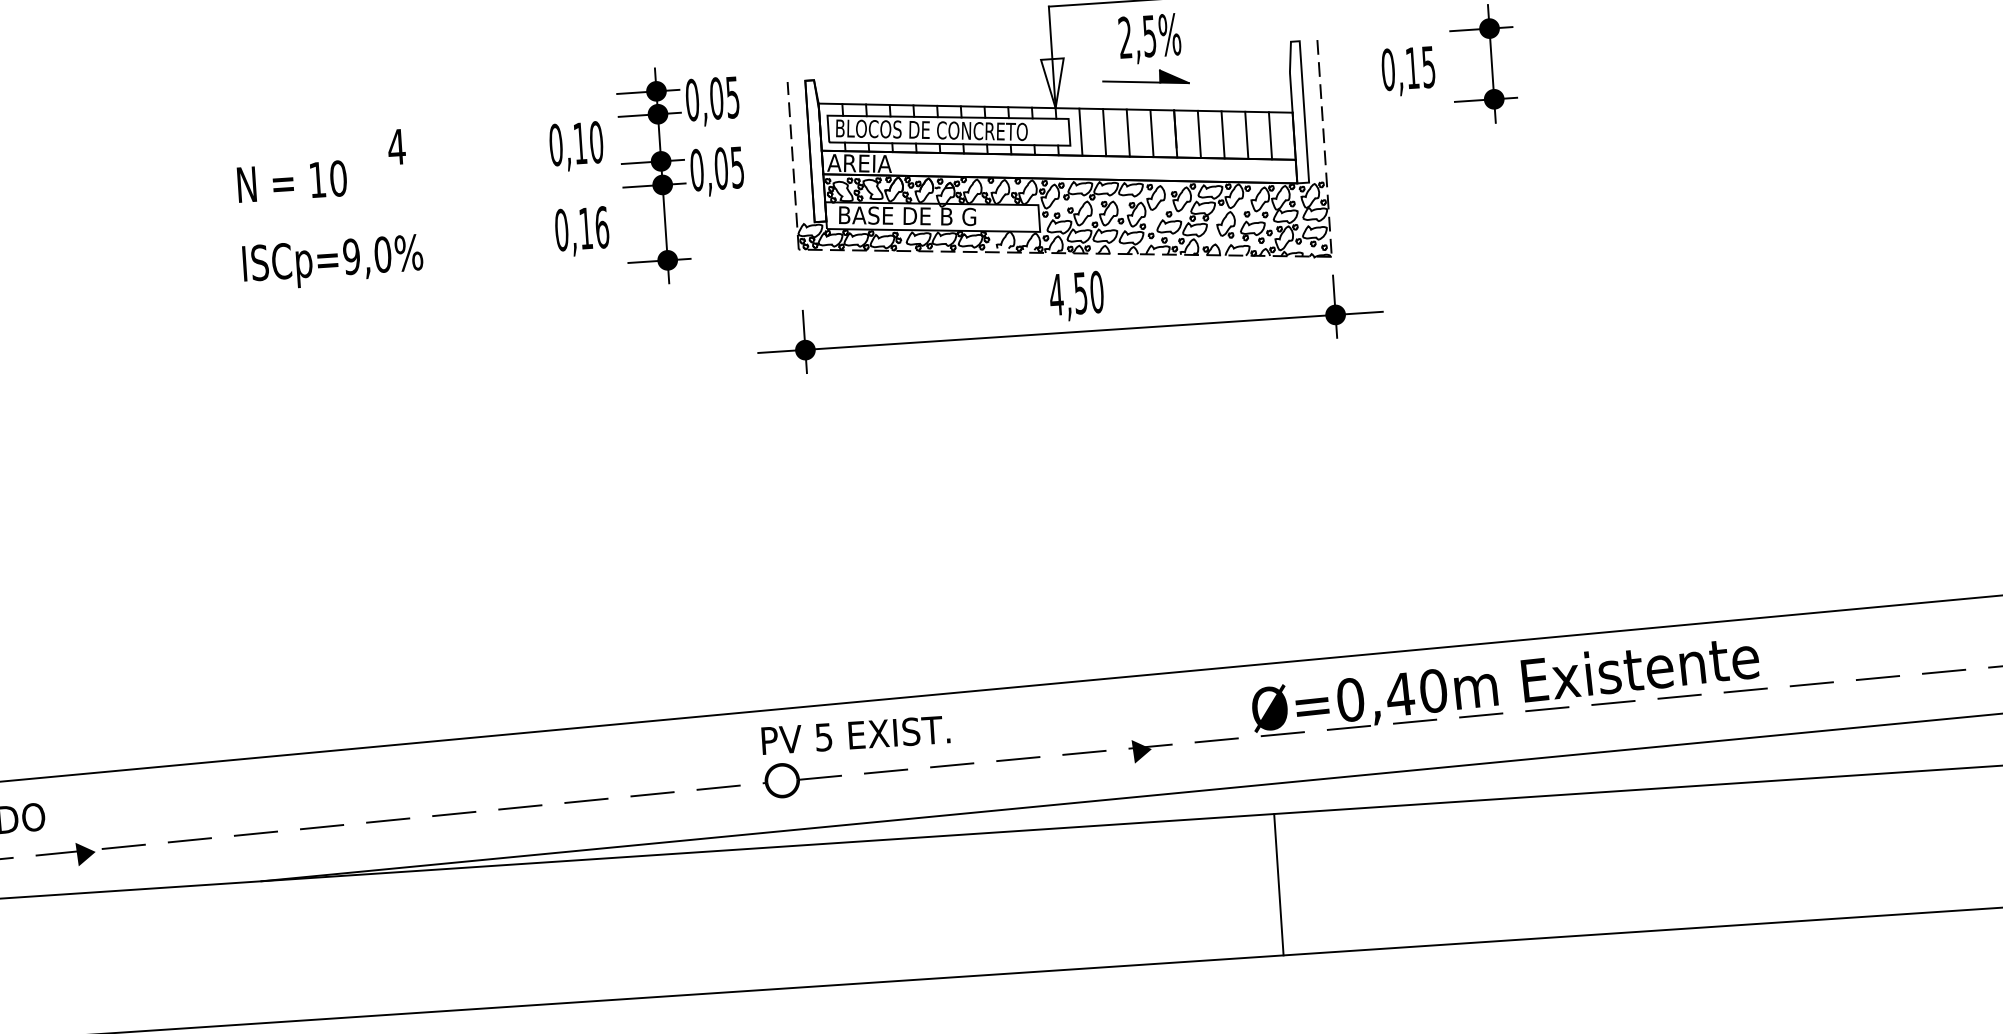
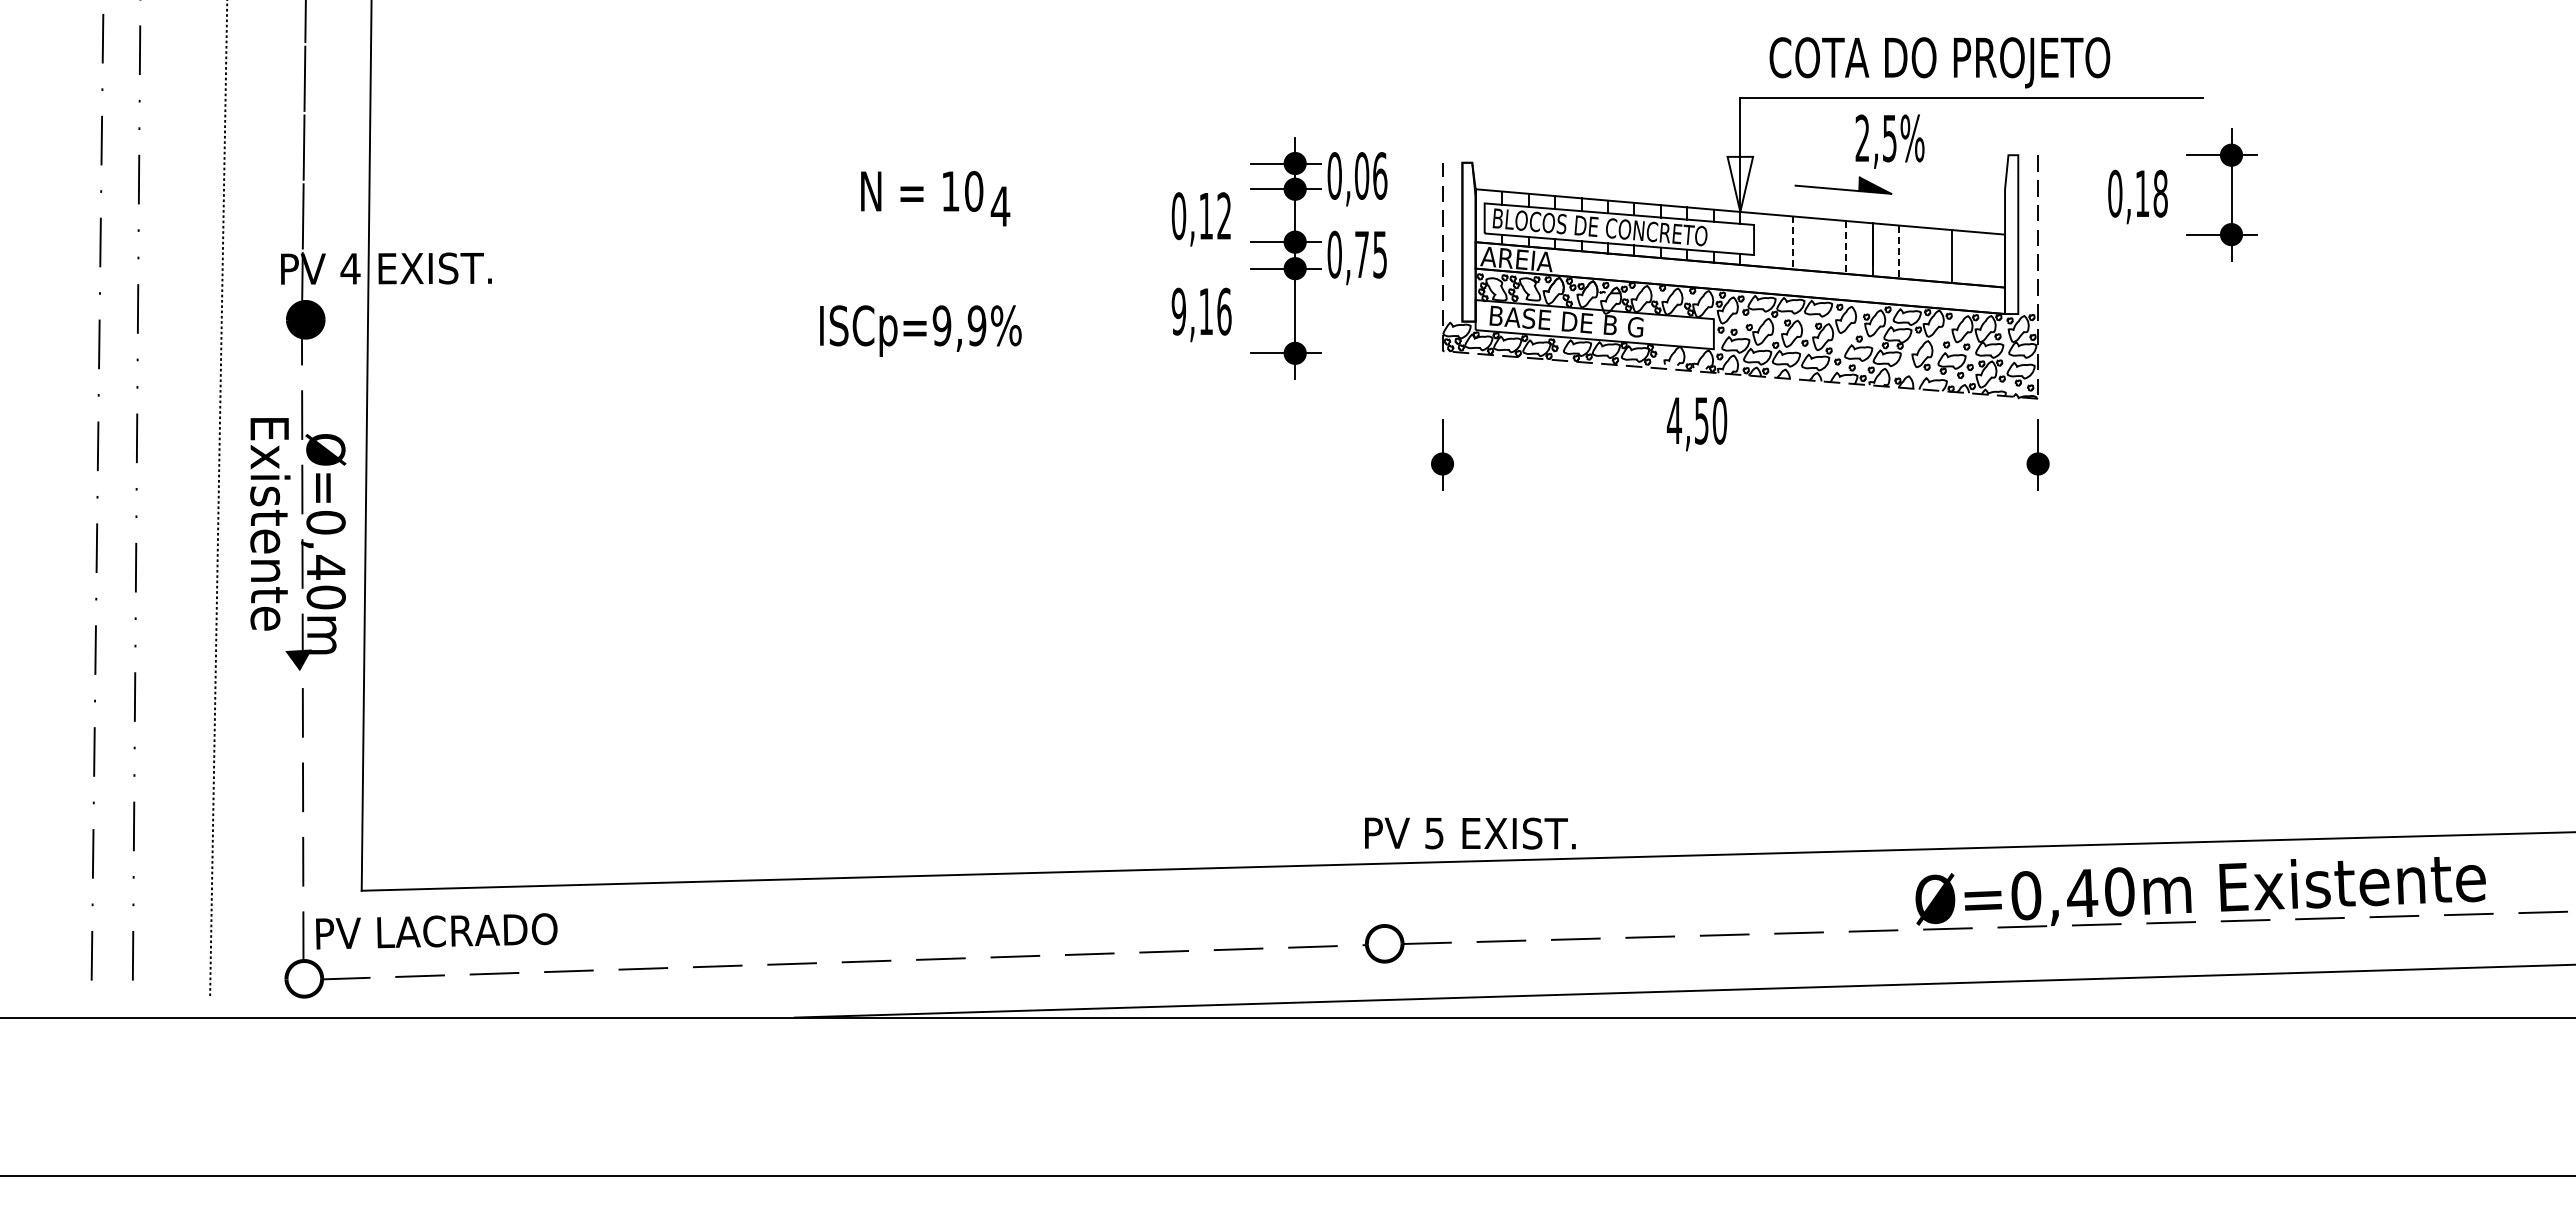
text: (1149, 38) -> (1889, 141), moved
text: (1428, 66) -> (2160, 193), 0,15 -> 0,18
text: (733, 96) -> (1380, 175), 0,05 -> 0,06
line: (1080, 132) -> (1766, 240), removed
line: (1128, 132) -> (1819, 244), removed
line: (1104, 133) -> (1793, 243), solid -> dashed
line: (1152, 134) -> (1846, 248), solid -> dashed
line: (1199, 134) -> (1899, 252), solid -> dashed
line: (1222, 134) -> (1925, 253), removed
line: (1270, 135) -> (1978, 258), removed
text: (596, 142) -> (1224, 216), 0,10 -> 0,12
text: (720, 168) -> (1361, 254), 0,05 -> 0,75
text: (292, 181) -> (922, 191), moved
text: (561, 230) -> (1178, 311), 0,16 -> 9,16
text: (382, 254) -> (976, 325), ISCp=9,0% -> ISCp=9,9%
text: (1077, 295) -> (1697, 423), moved
line: (1070, 332) -> (1740, 463), removed
text: (856, 735) -> (1470, 833), moved
fill: (1142, 751) -> (1789, 937), removed
fill: (85, 853) -> (600, 973), removed
line: (1279, 884) -> (1932, 1096), removed

